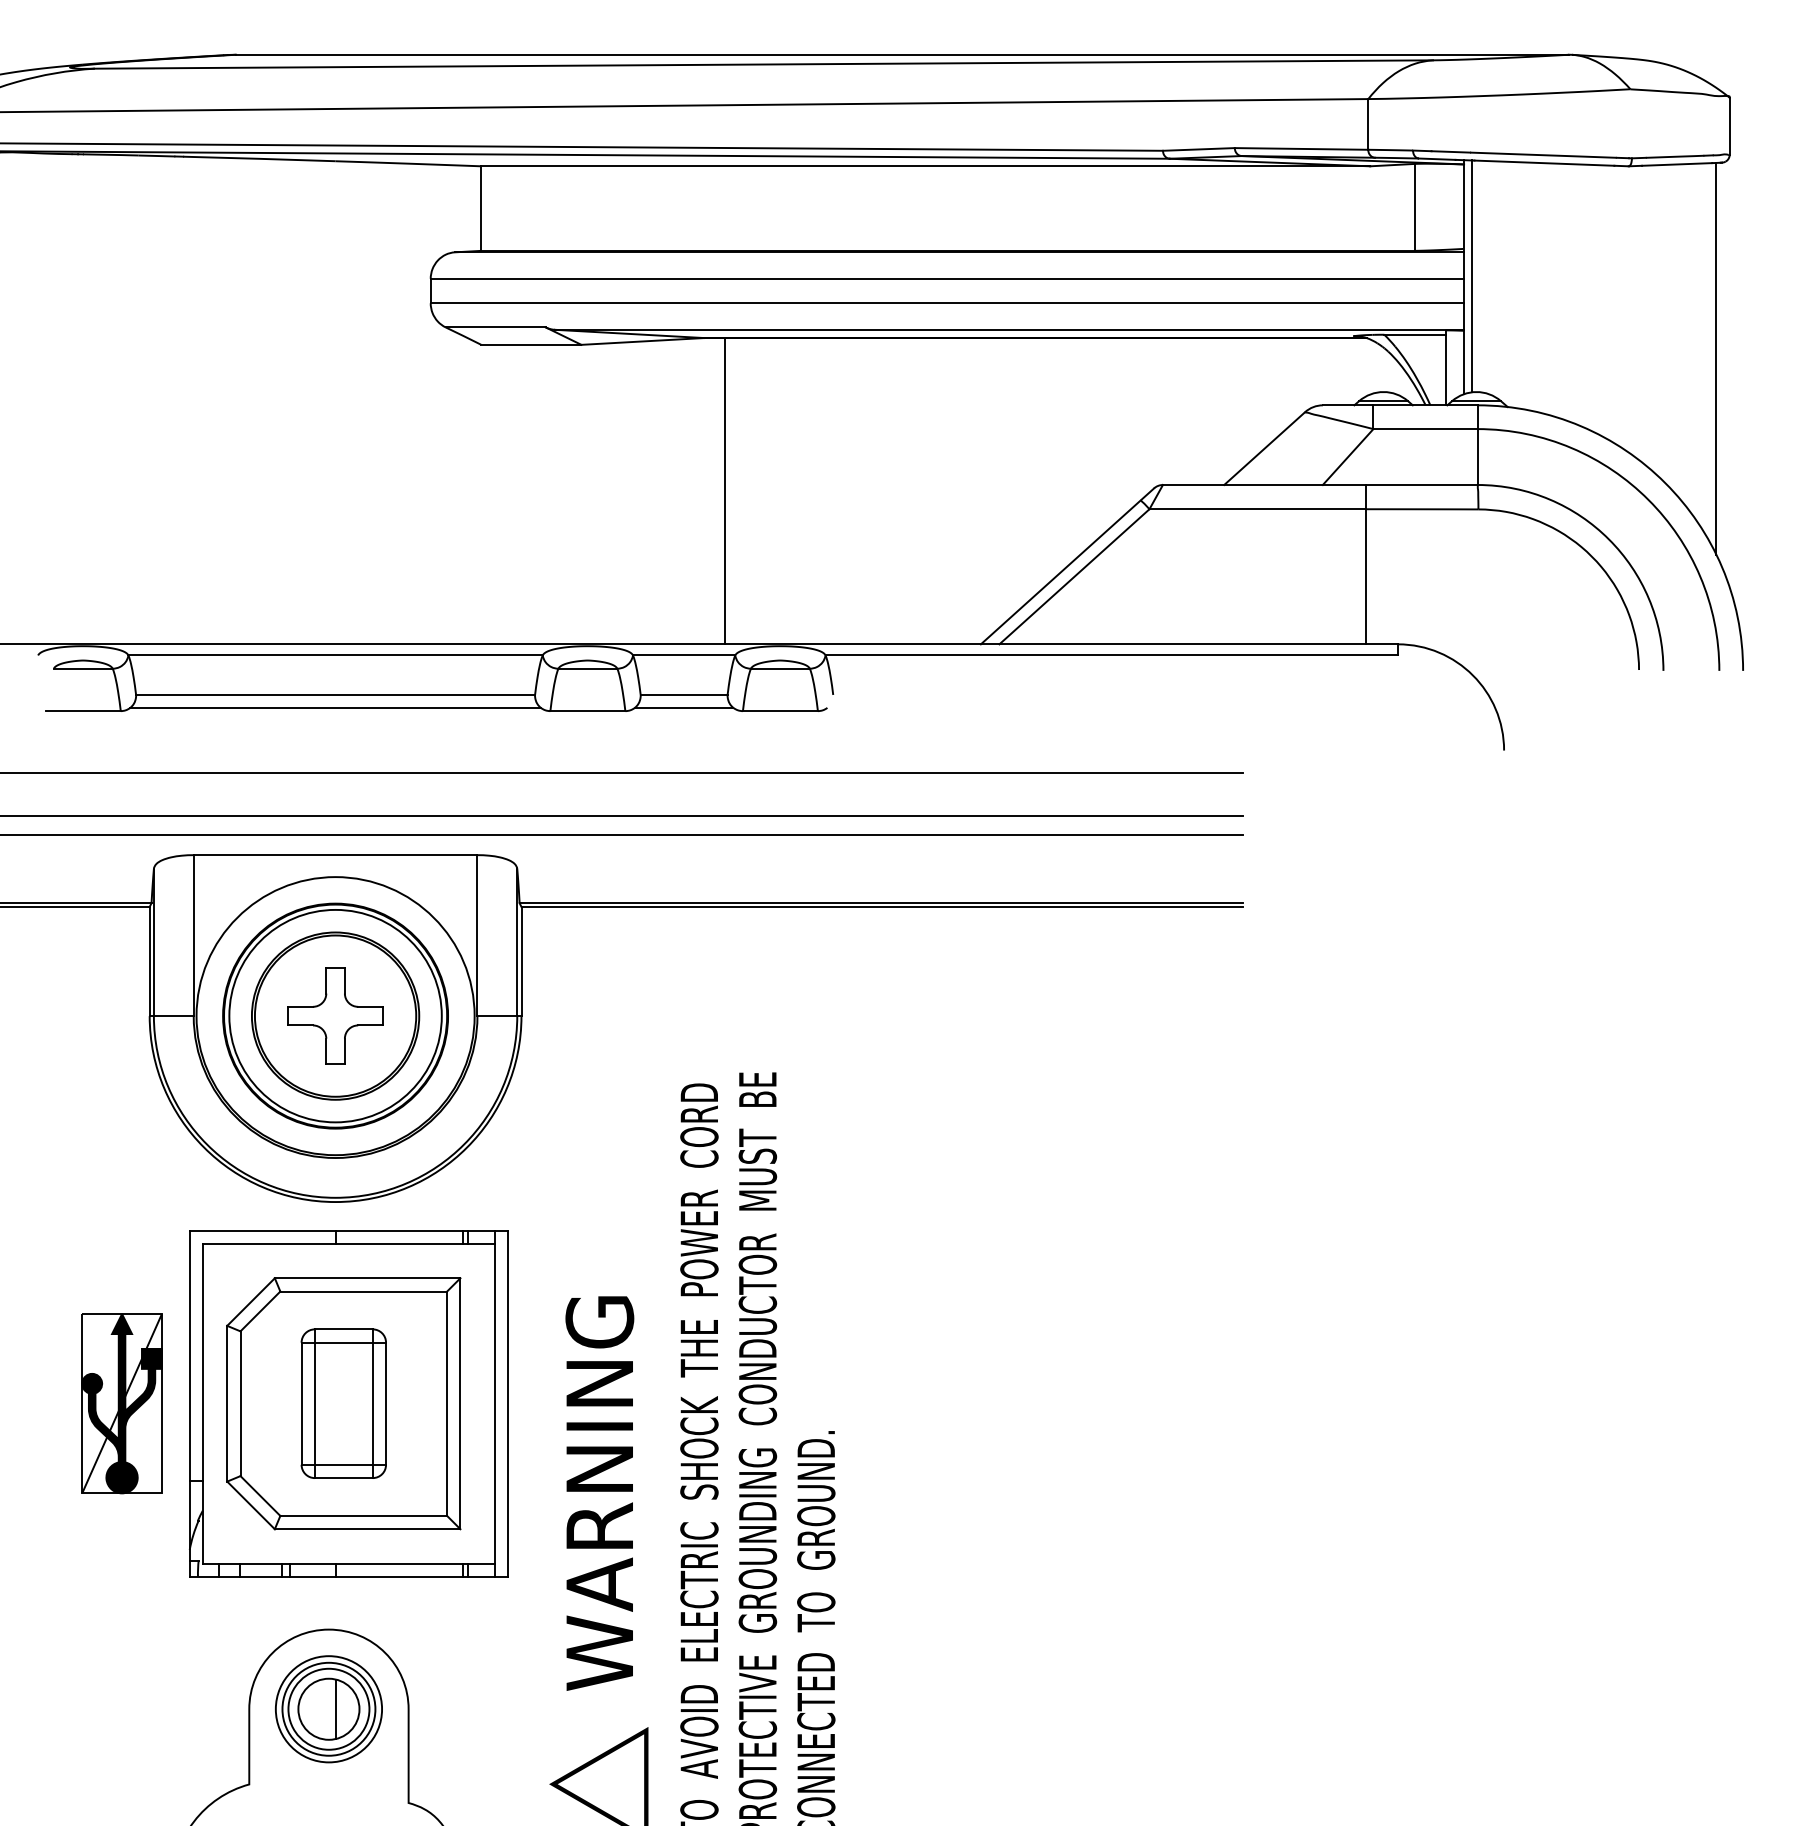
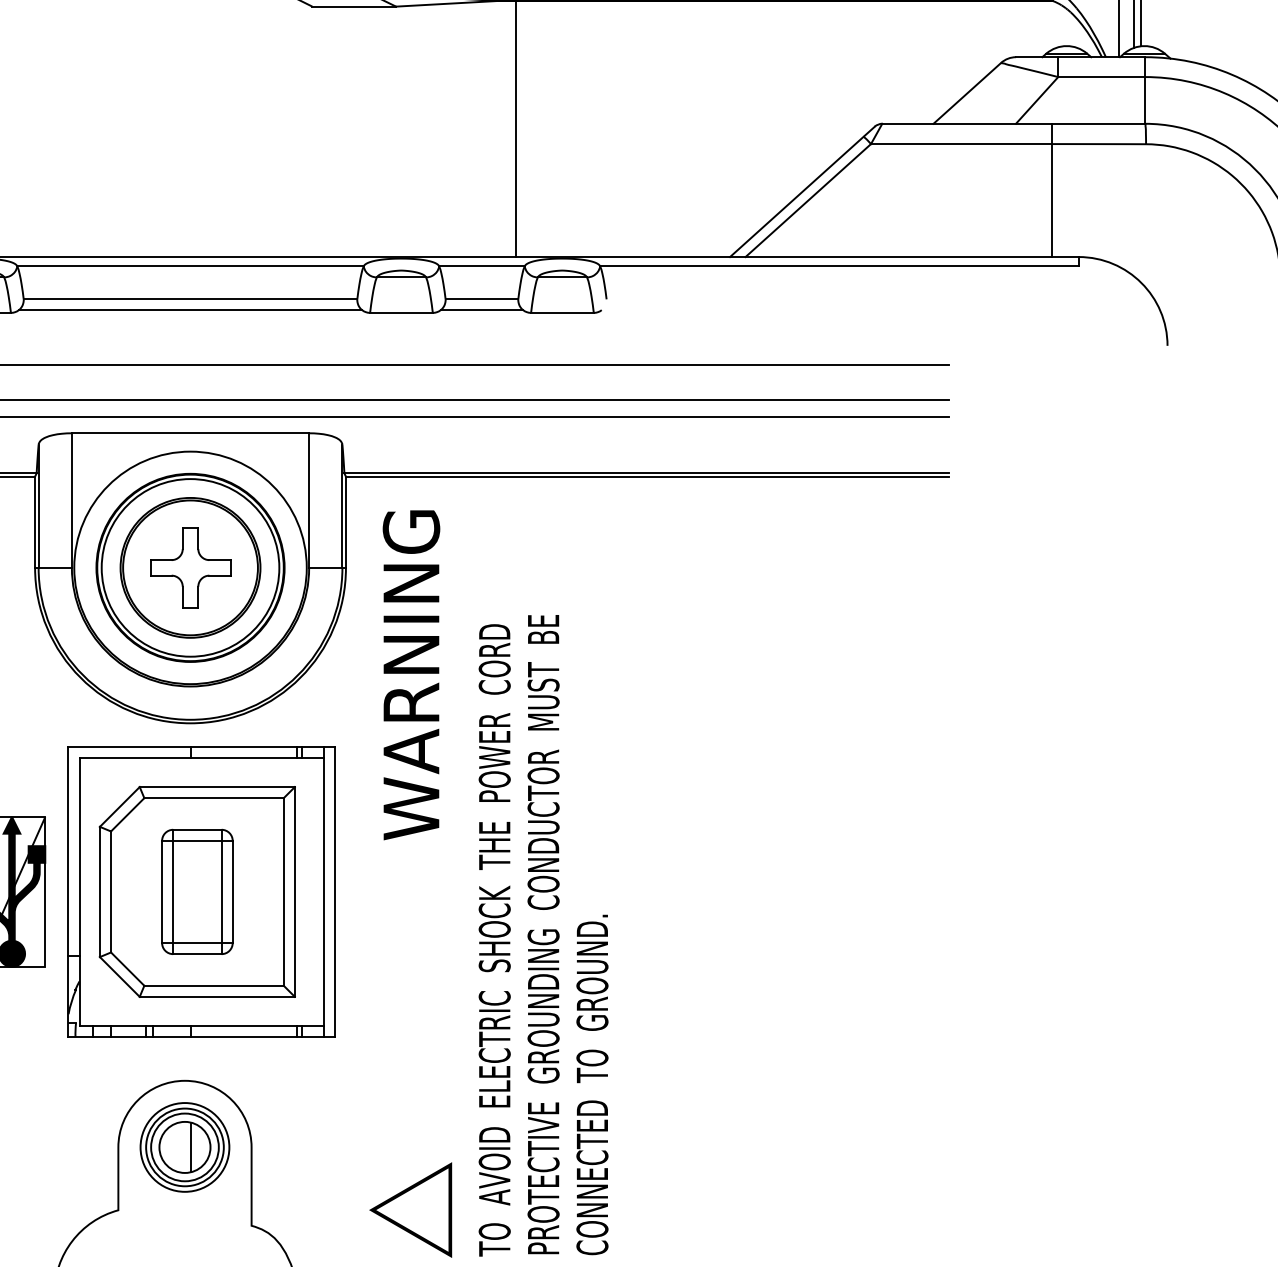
text: (599, 1493) -> (411, 675), moved

